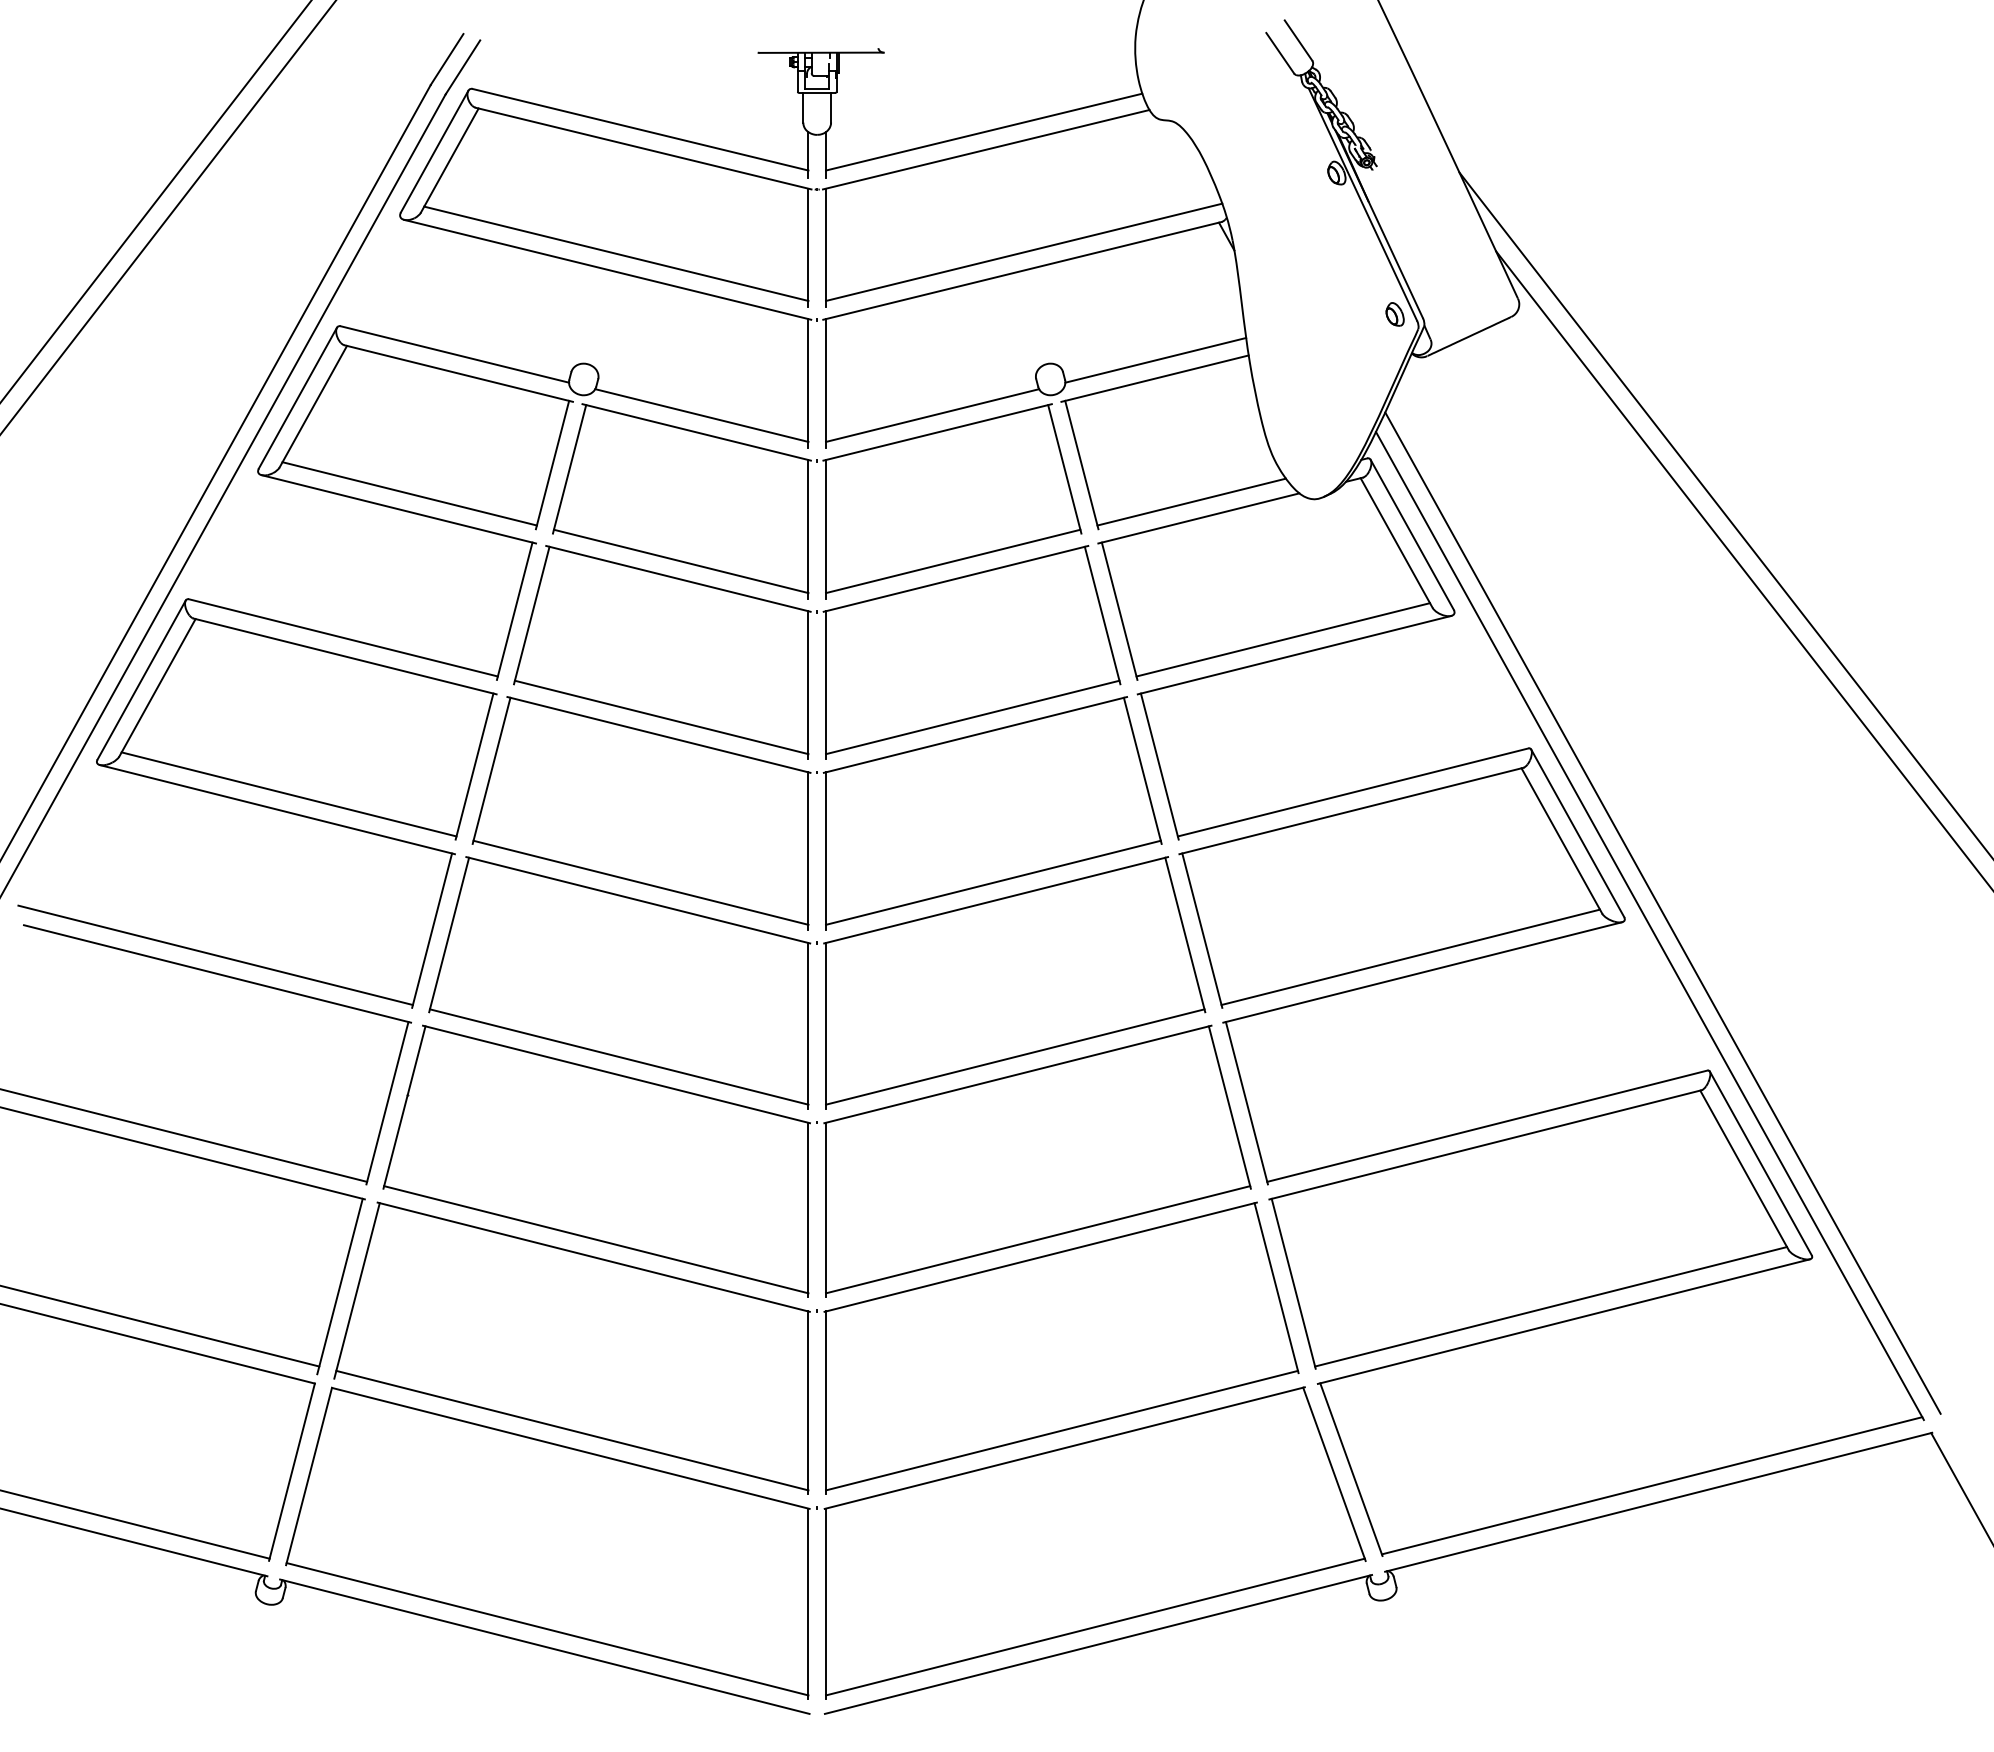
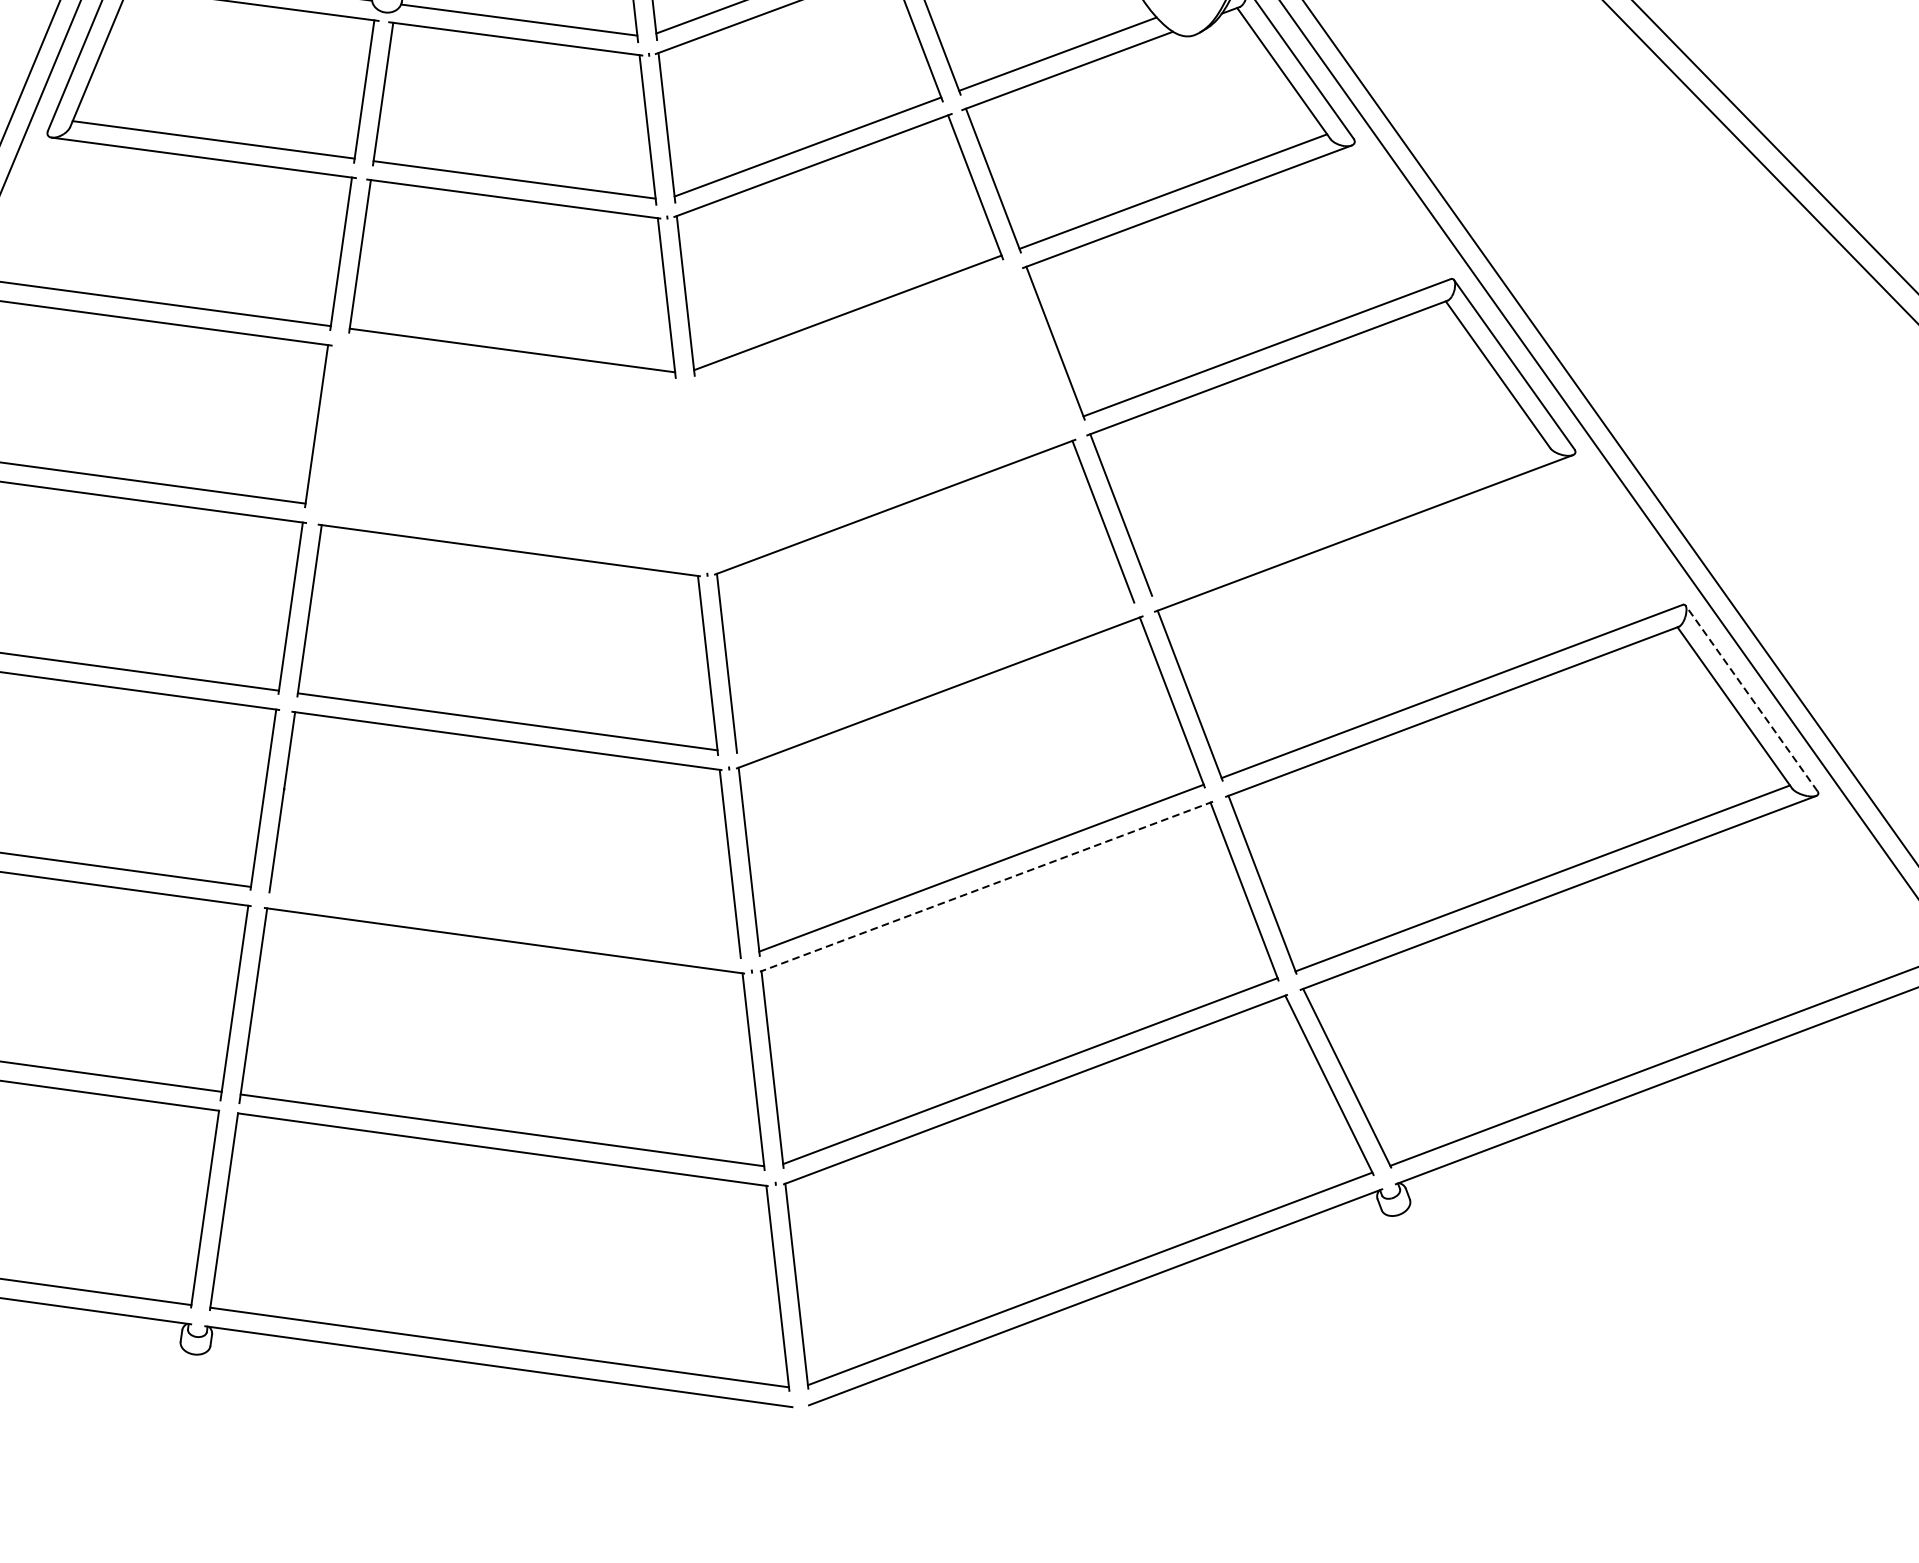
part: (808, 813) -> (682, 436), removed
line: (1410, 956) -> (1348, 517), removed
line: (1015, 1056) -> (934, 673), removed
line: (1760, 1162) -> (1751, 697), solid -> dashed
line: (596, 1239) -> (505, 921), removed
line: (1040, 1257) -> (986, 887), solid -> dashed

